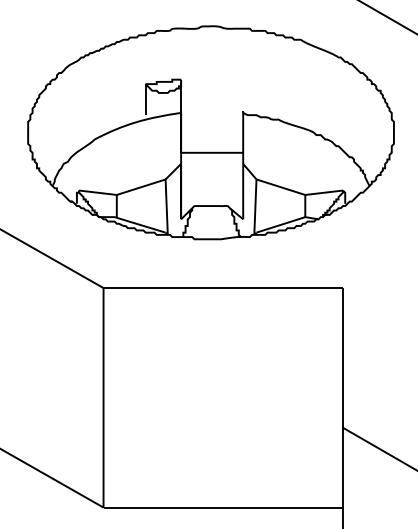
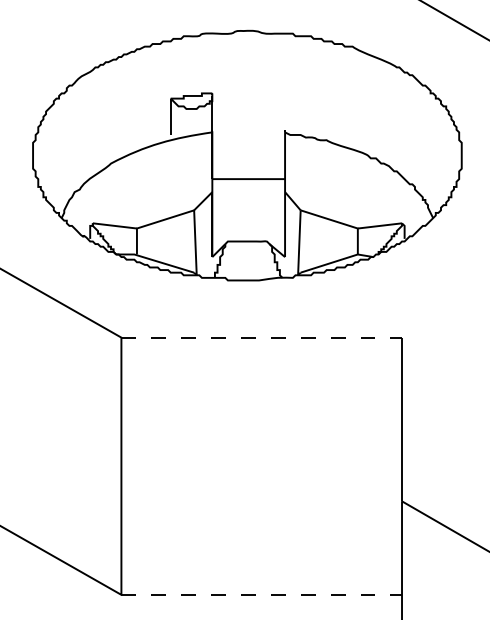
line: (223, 288) -> (261, 338), solid -> dashed
line: (223, 507) -> (261, 594), solid -> dashed

